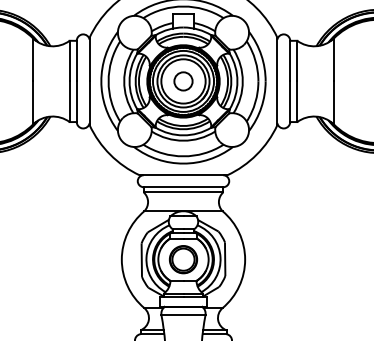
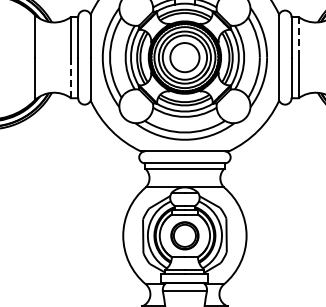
line: (297, 61) -> (298, 37), solid -> dashed
circle: (183, 81) -> (184, 57), size x1.6
line: (69, 101) -> (70, 77), solid -> dashed

